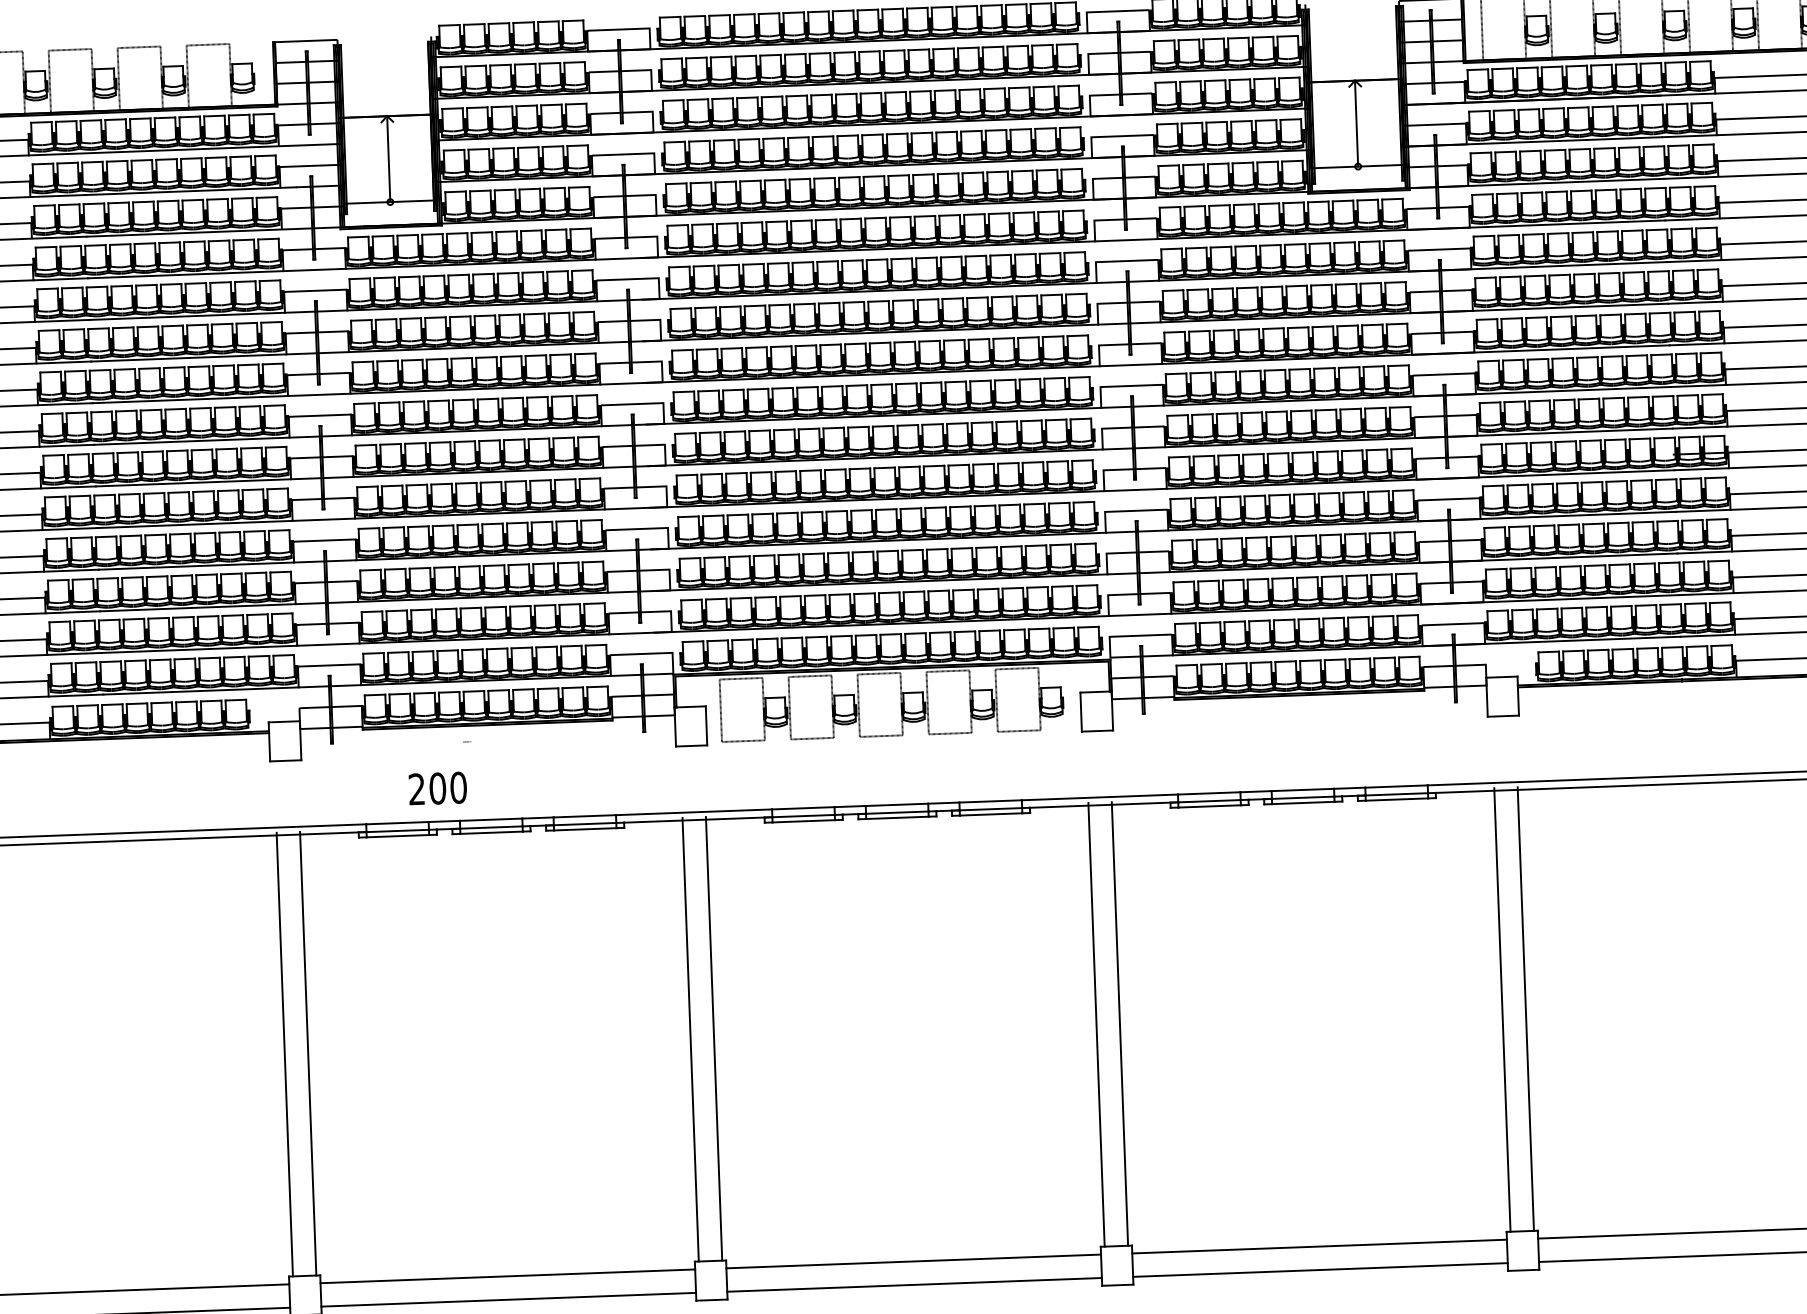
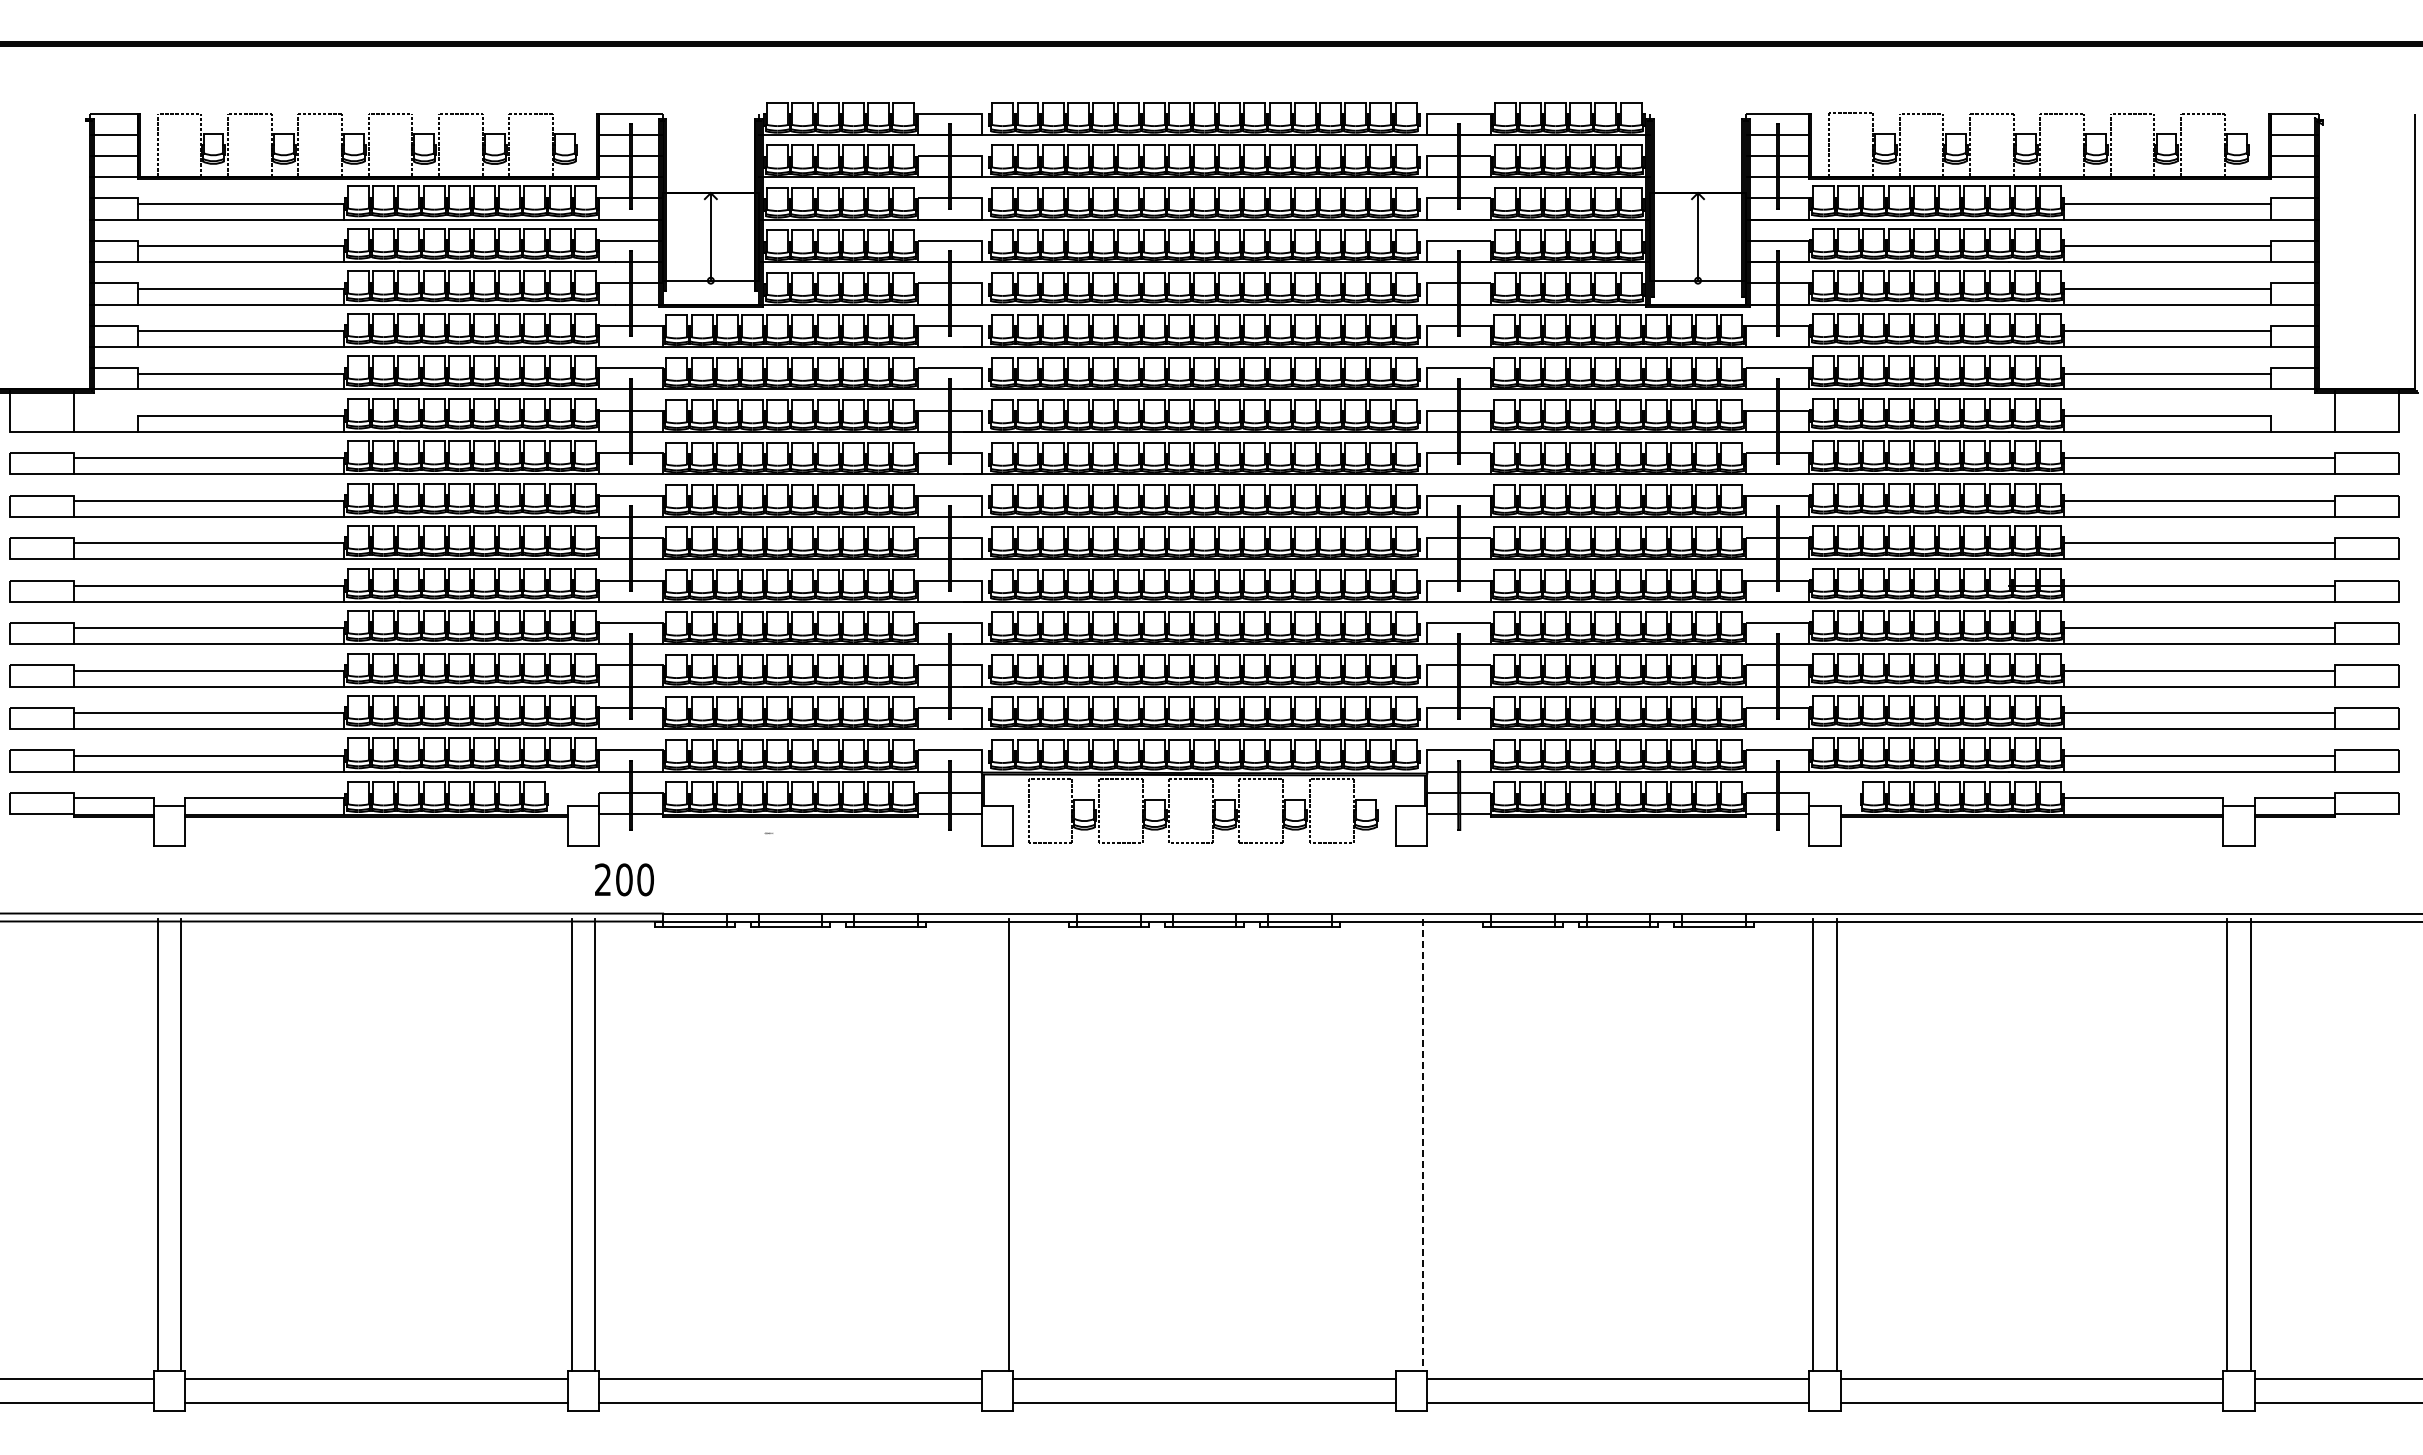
text: (437, 788) -> (624, 879), moved
line: (1096, 1024) -> (1399, 1144), removed
line: (1120, 1024) -> (1423, 1145), solid -> dashed
line: (690, 1039) -> (985, 1144), removed

